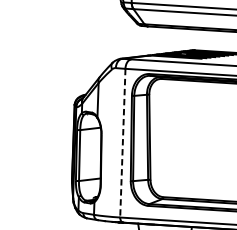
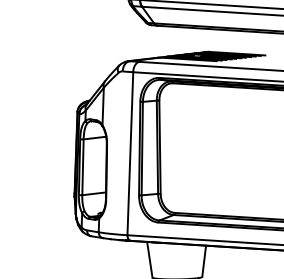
line: (122, 142) -> (130, 153), dashed -> solid

